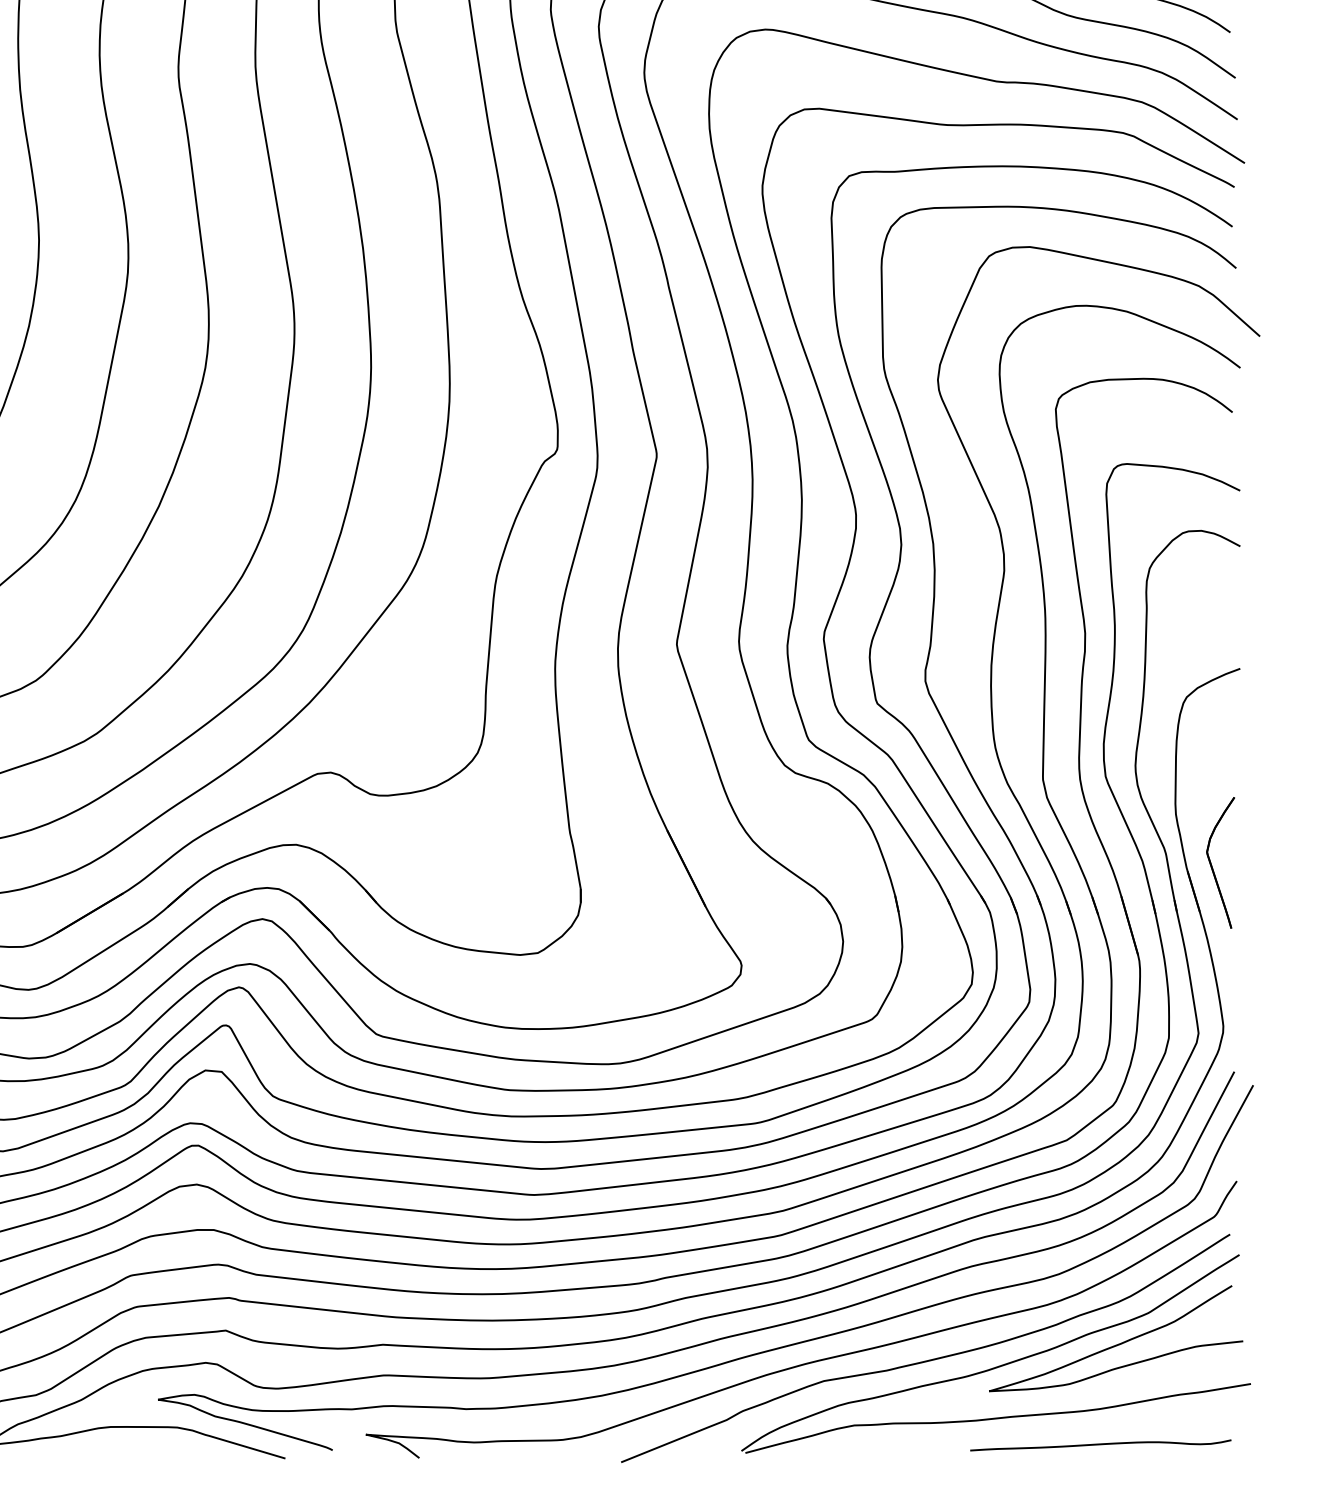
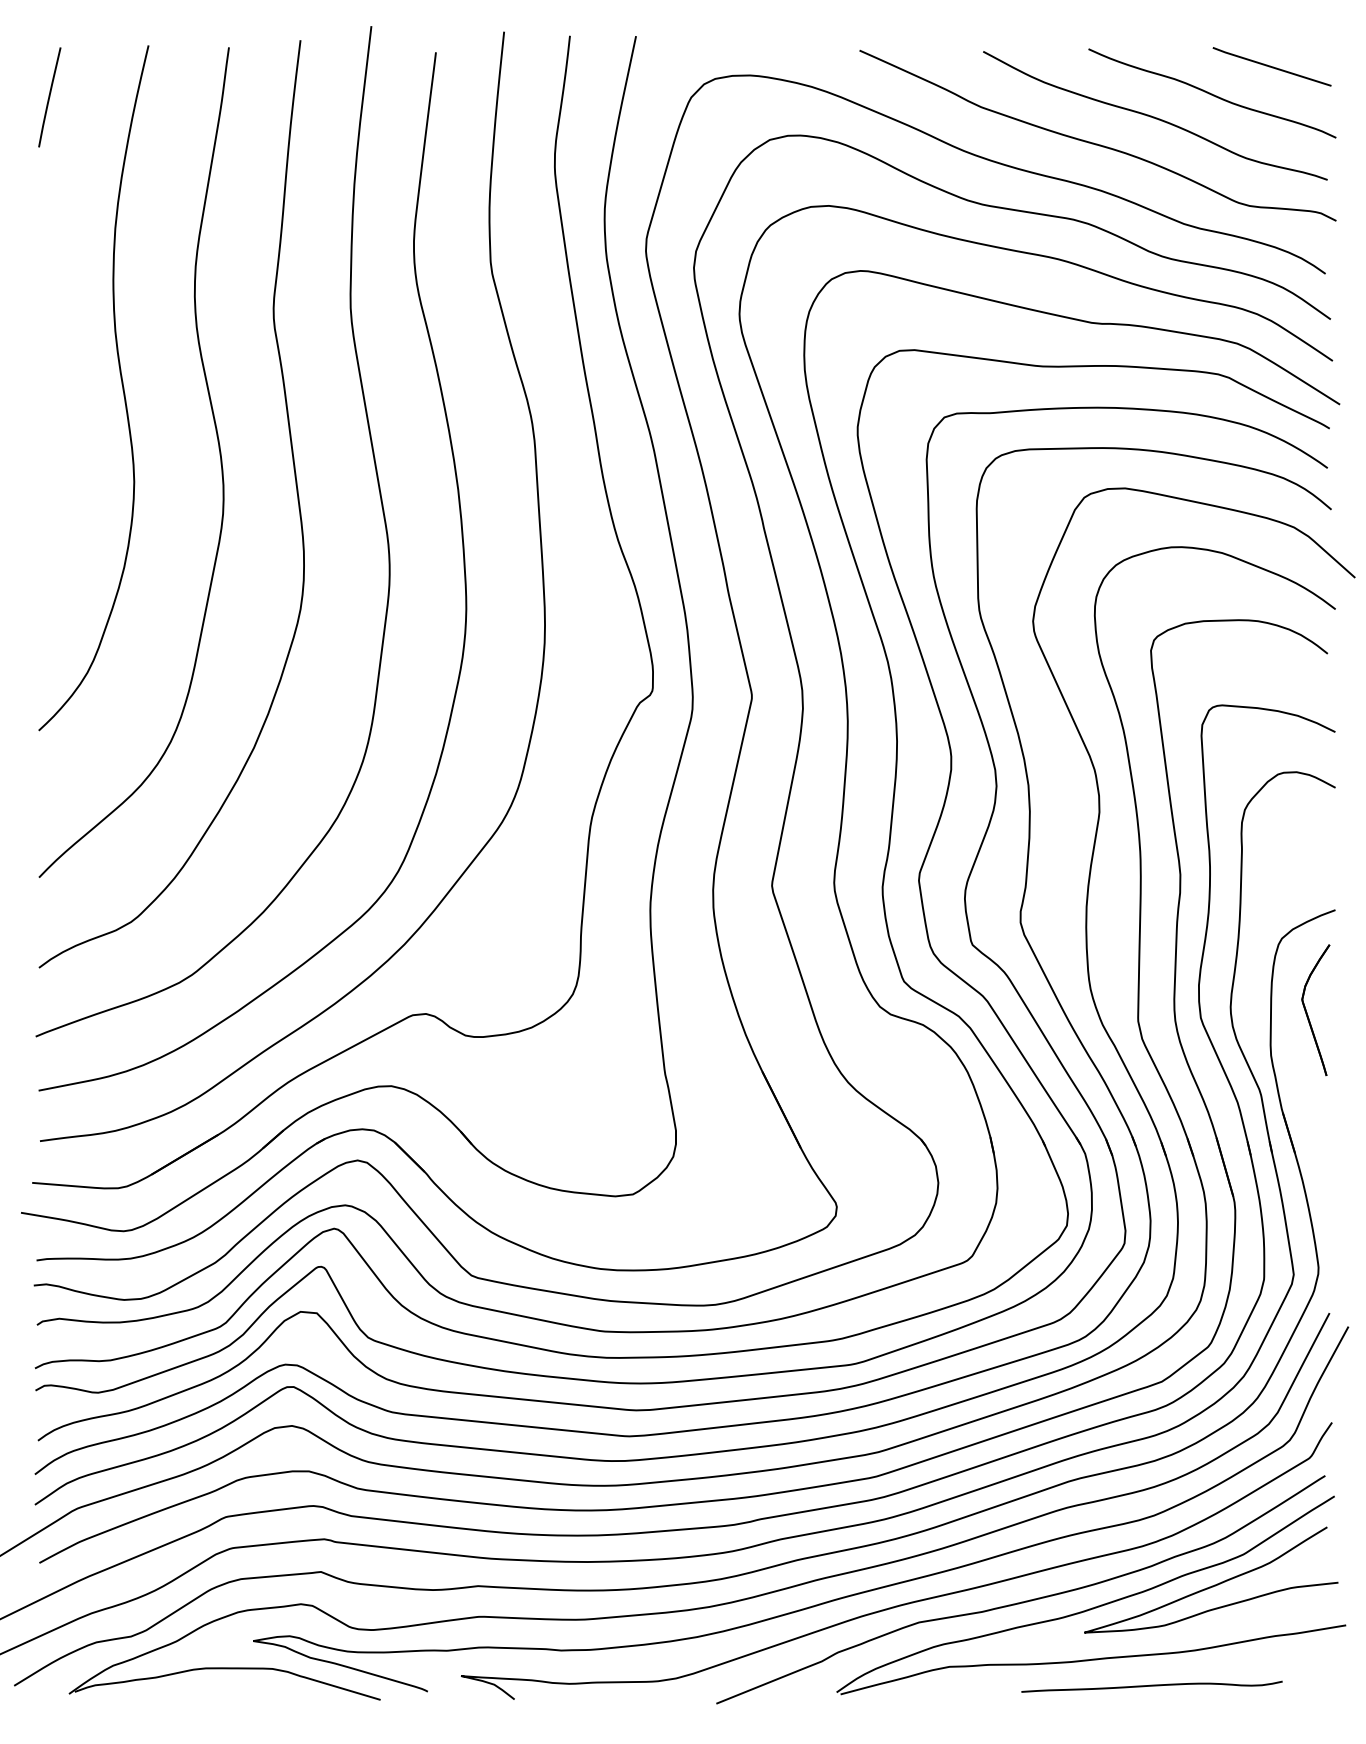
part: (1212, 865) -> (1307, 1012), moved
curve: (1100, 1445) -> (1151, 1686), moved

